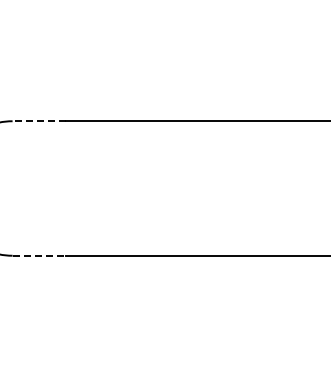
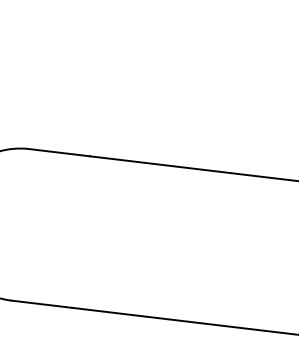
line: (39, 121) -> (59, 152), dashed -> solid
line: (39, 255) -> (41, 303), dashed -> solid

